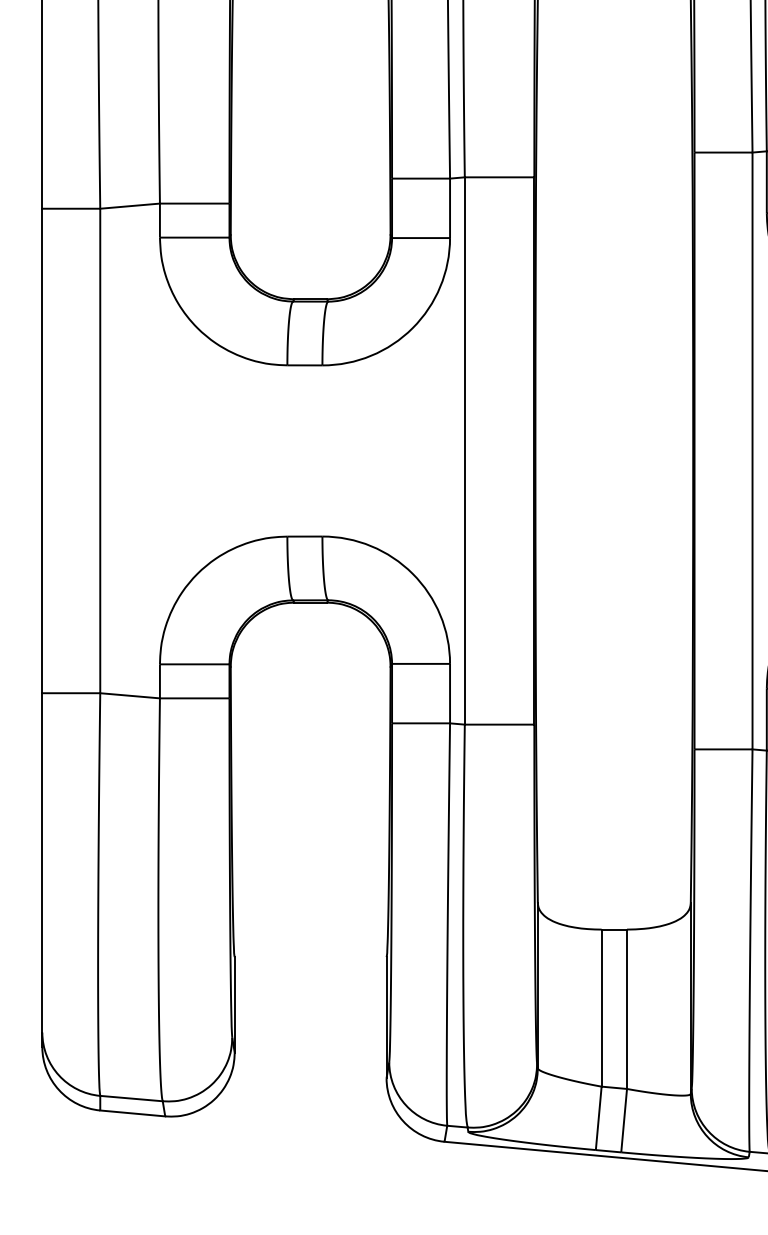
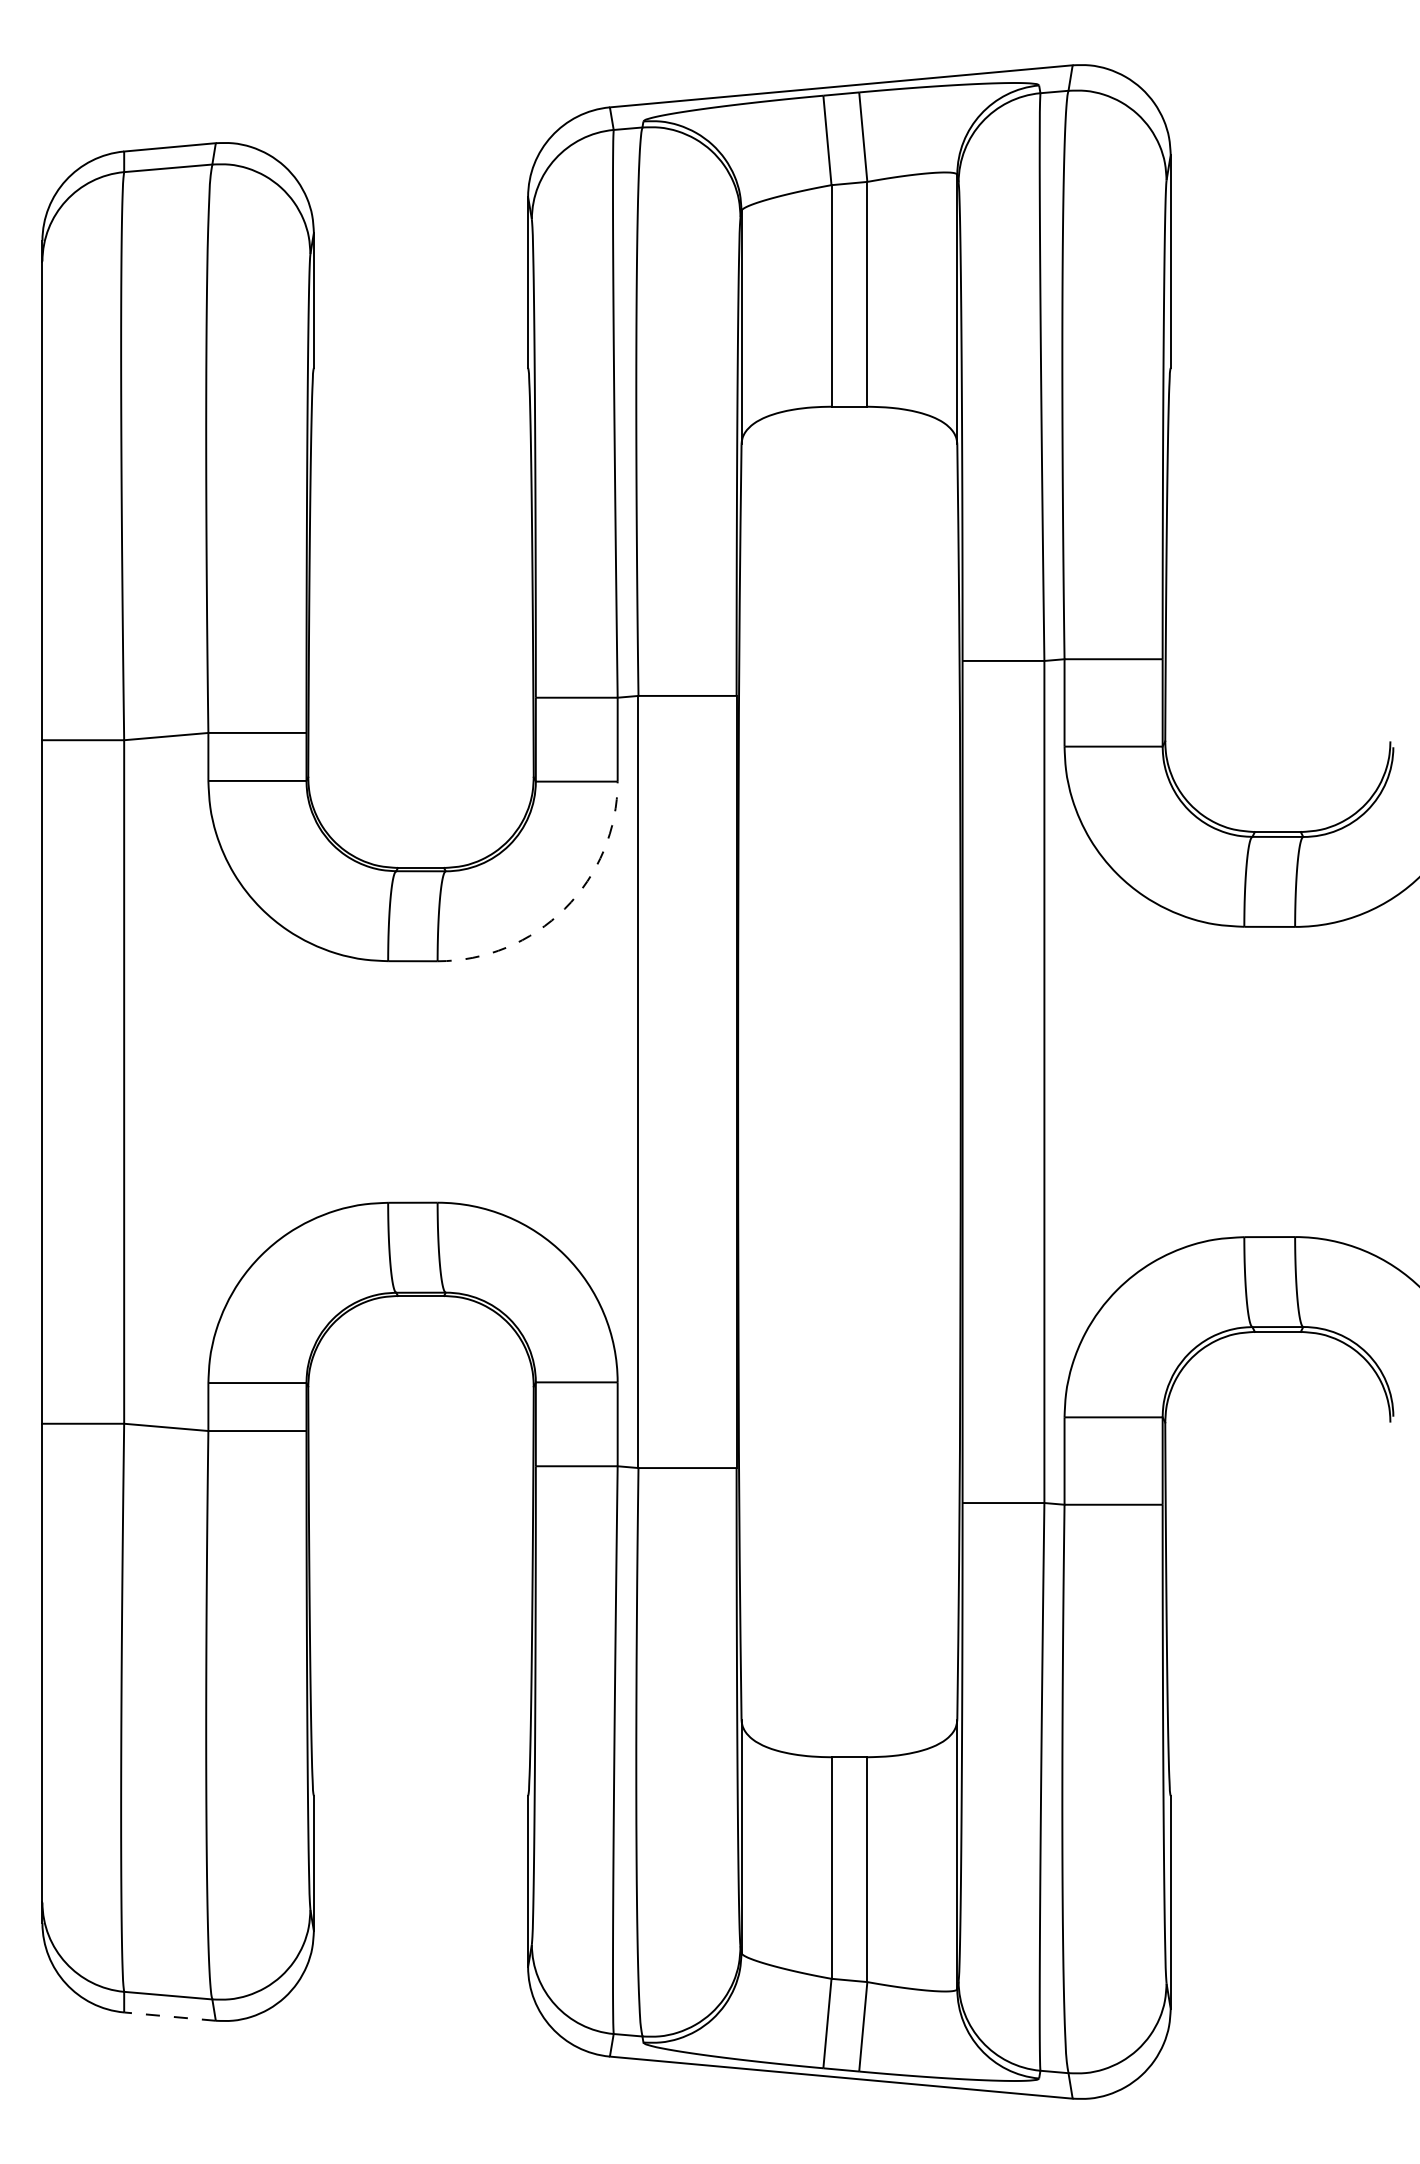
arc: (412, 328) -> (564, 908), solid -> dashed
line: (132, 1113) -> (169, 2016), solid -> dashed

